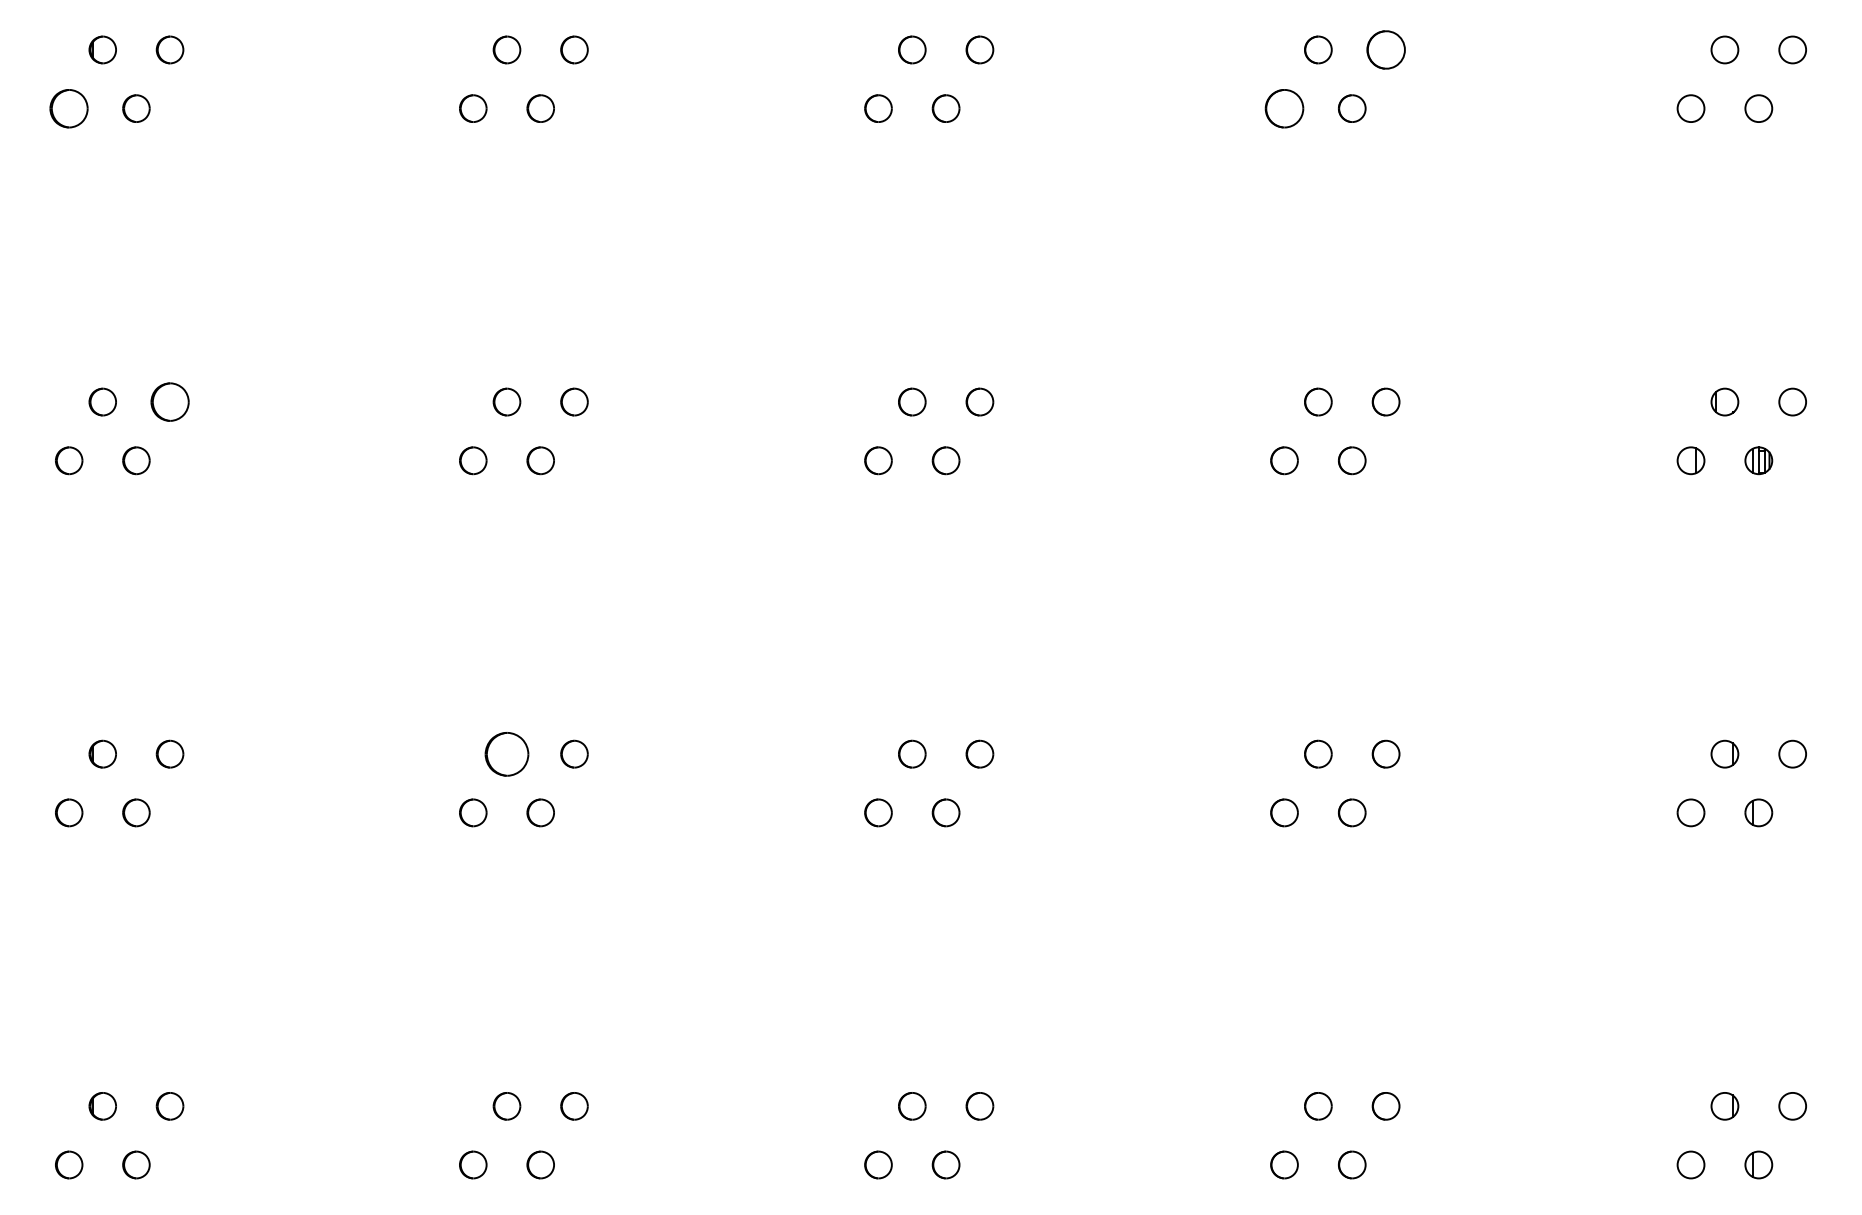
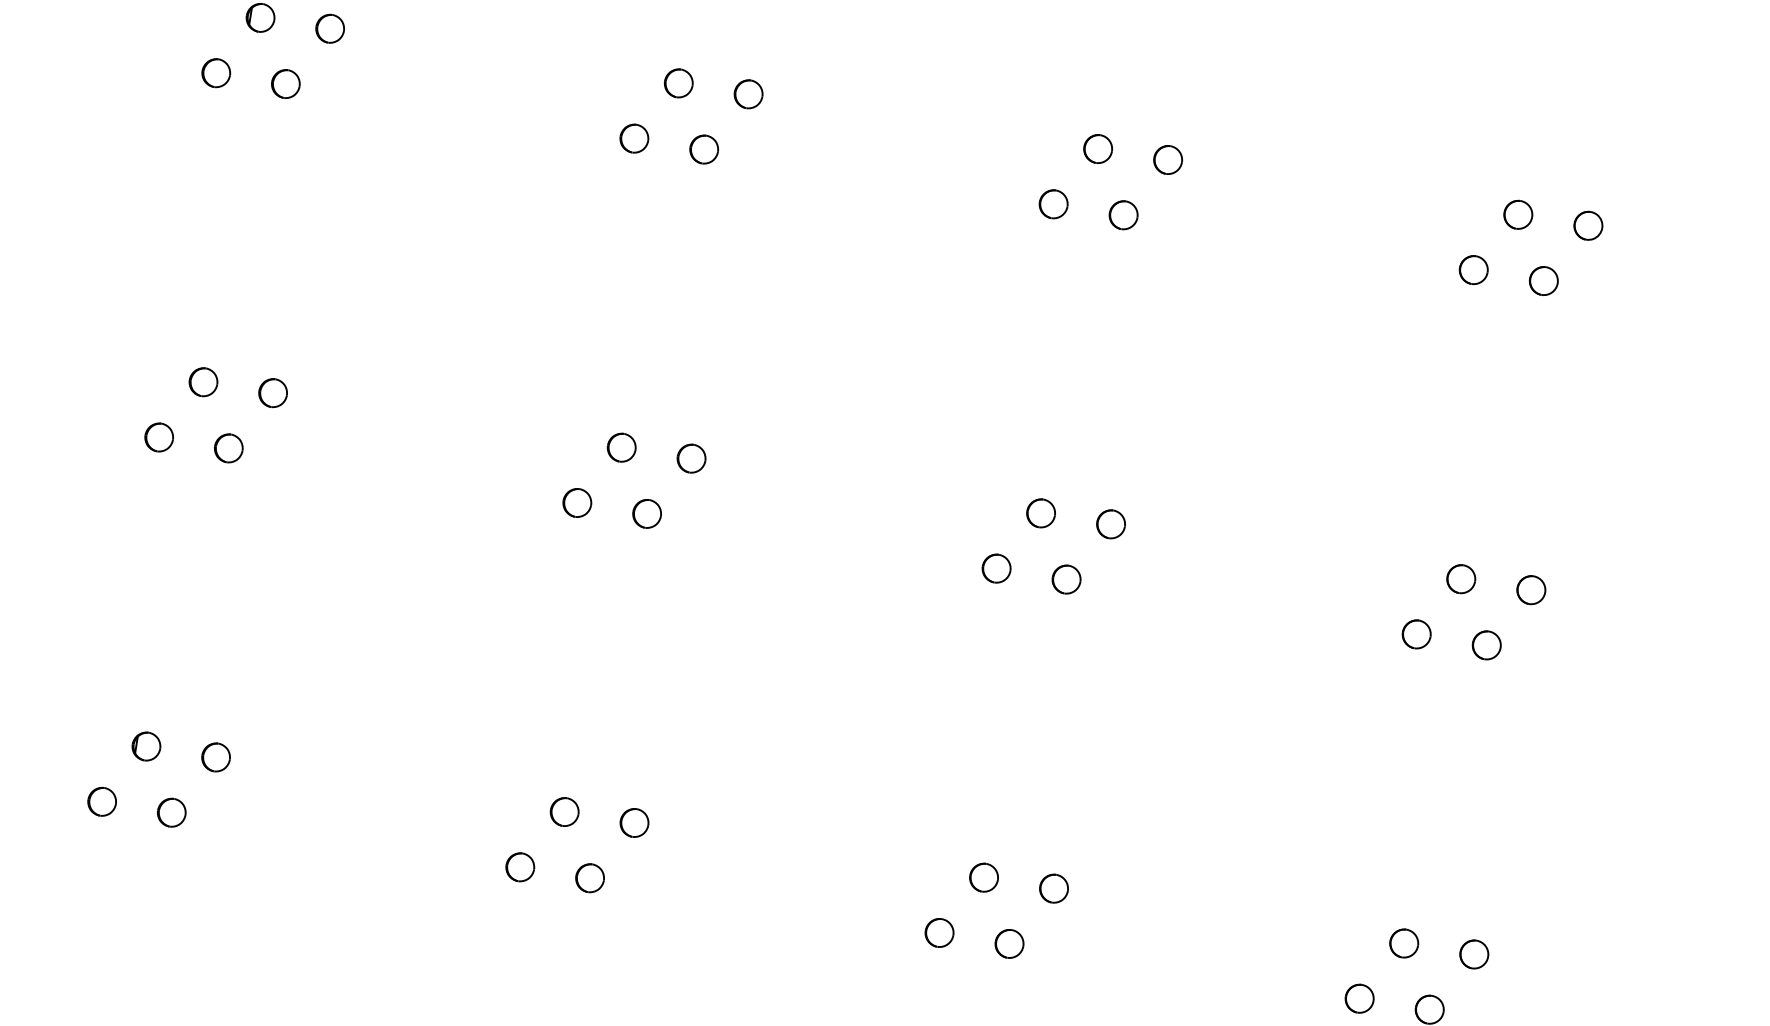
part: (1385, 49) -> (1587, 225), size x0.71
part: (69, 108) -> (216, 73), size x0.71
part: (1284, 108) -> (1473, 269), size x0.71
part: (169, 401) -> (272, 392), size x0.71
part: (506, 753) -> (564, 811), size x0.62

